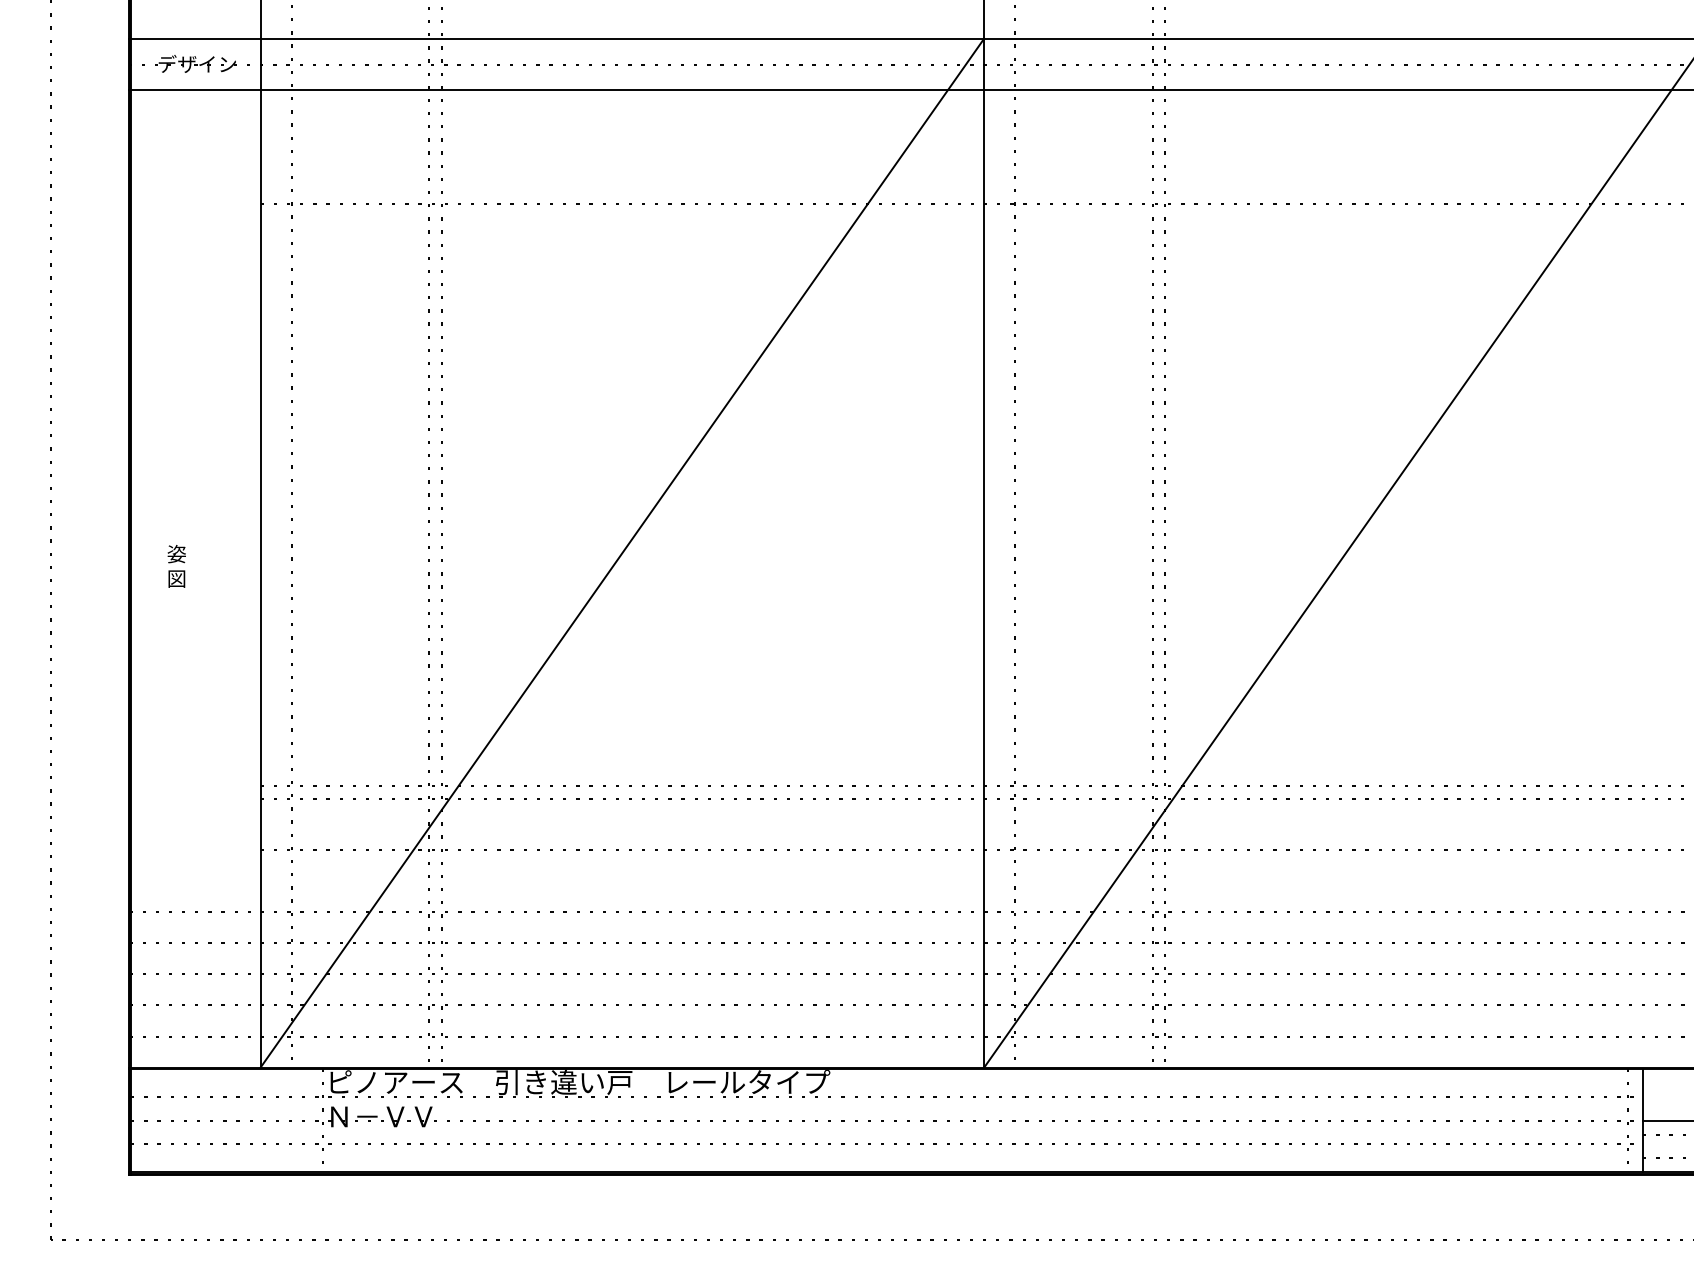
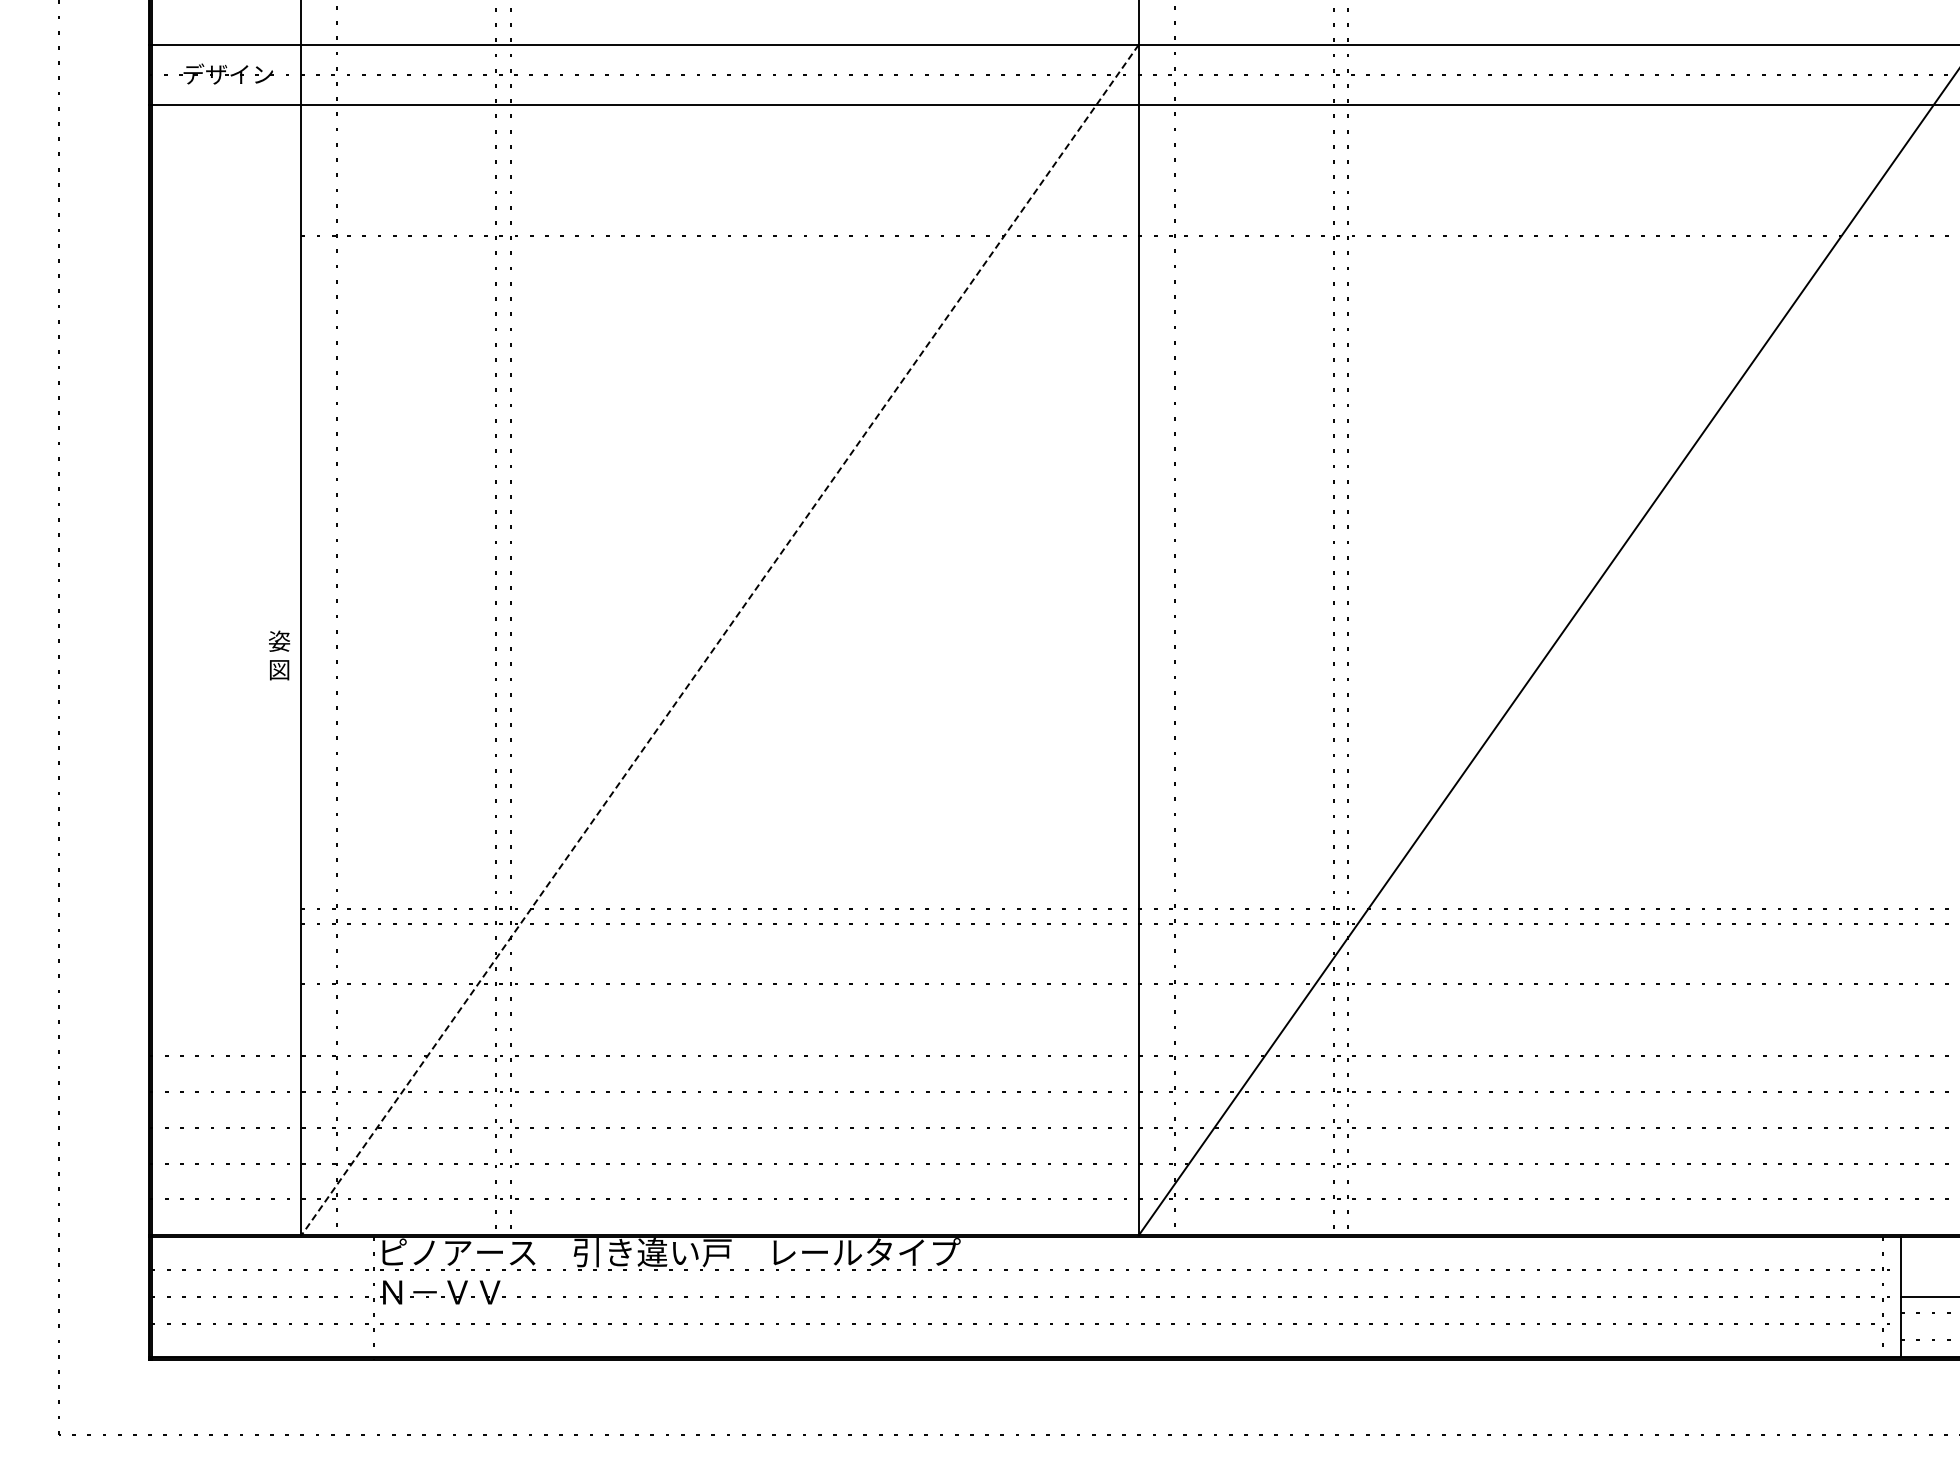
line: (622, 553) -> (720, 640), solid -> dashed
text: (176, 566) -> (279, 655), moved

